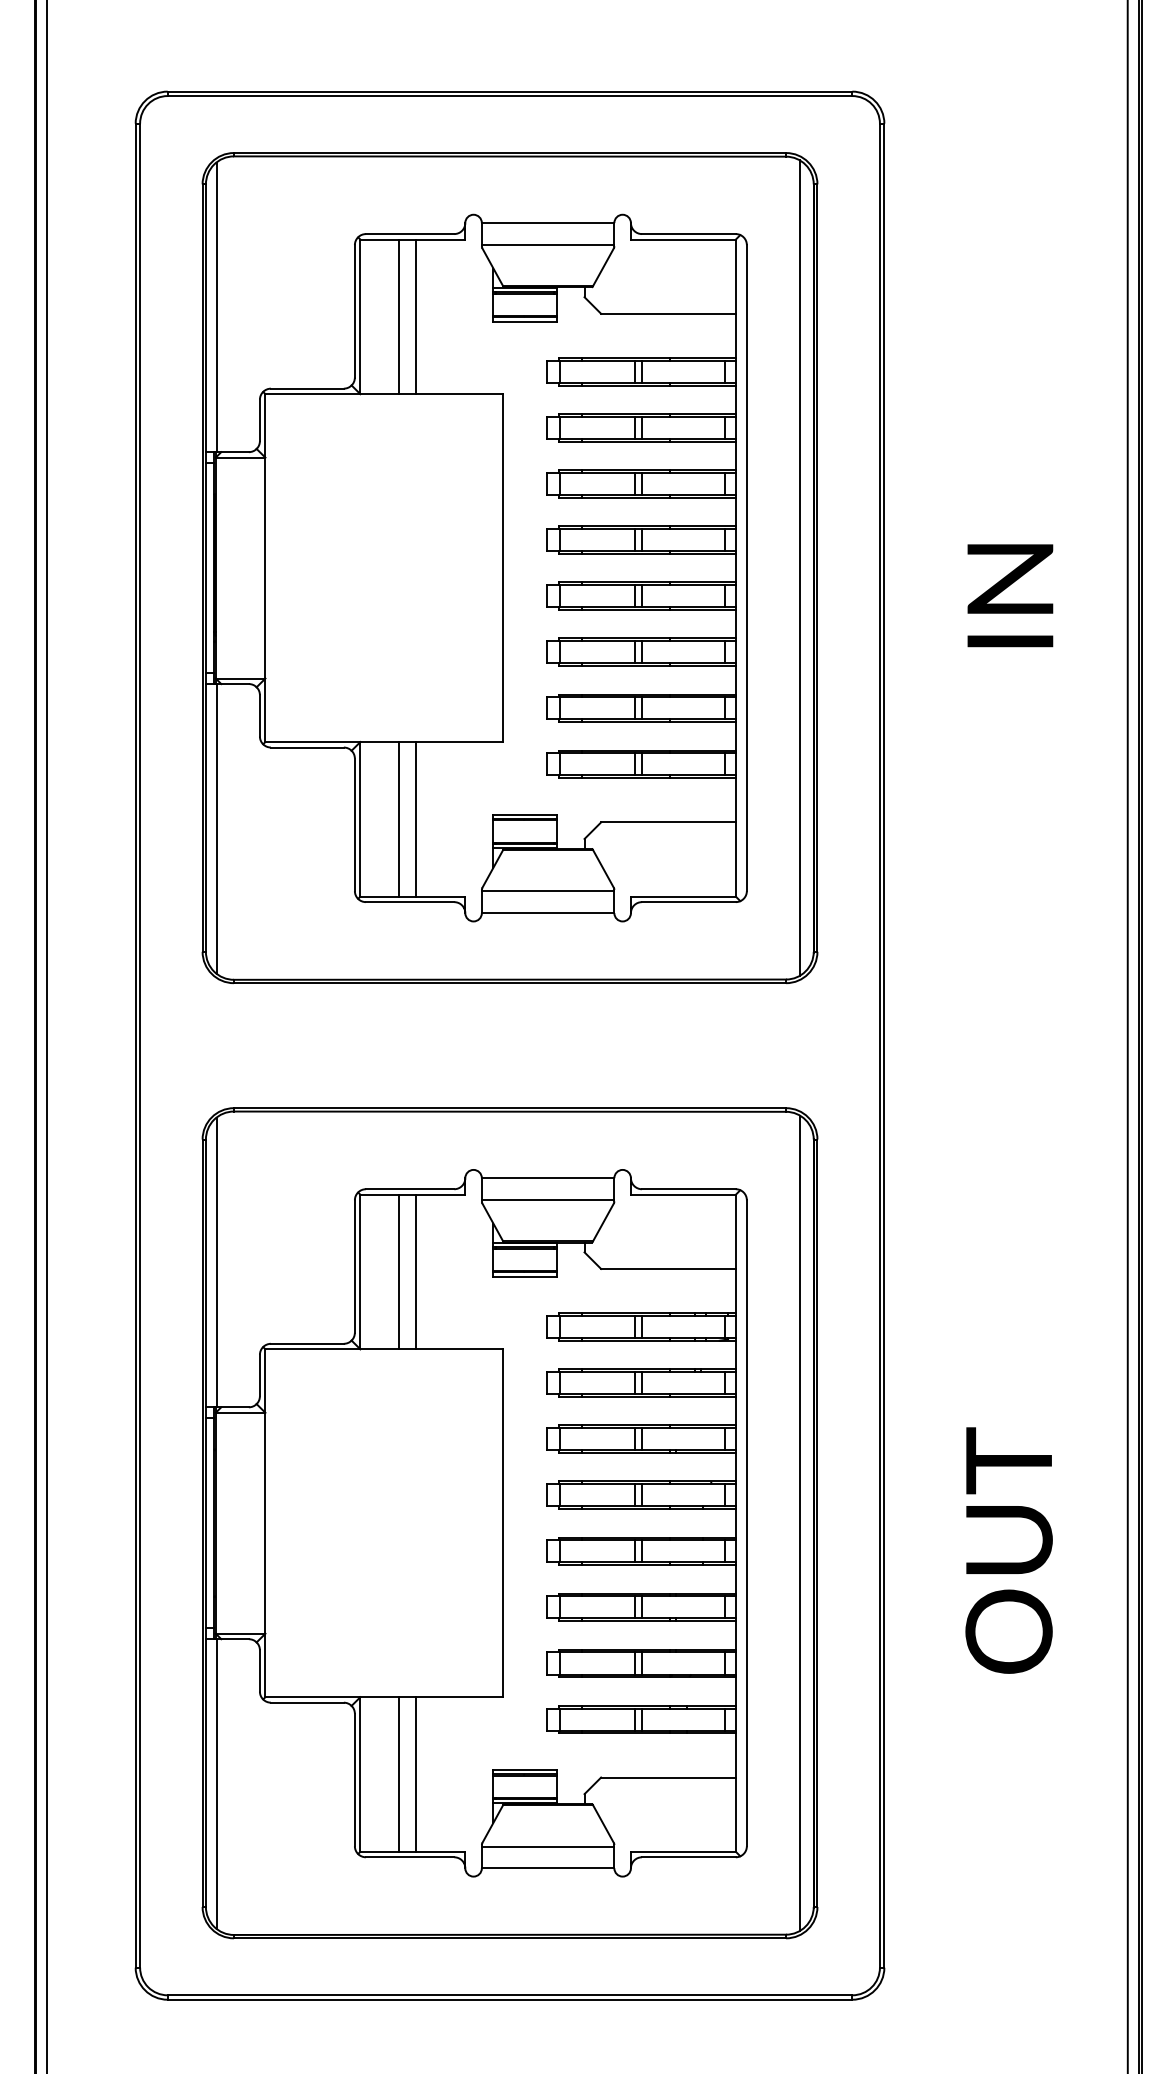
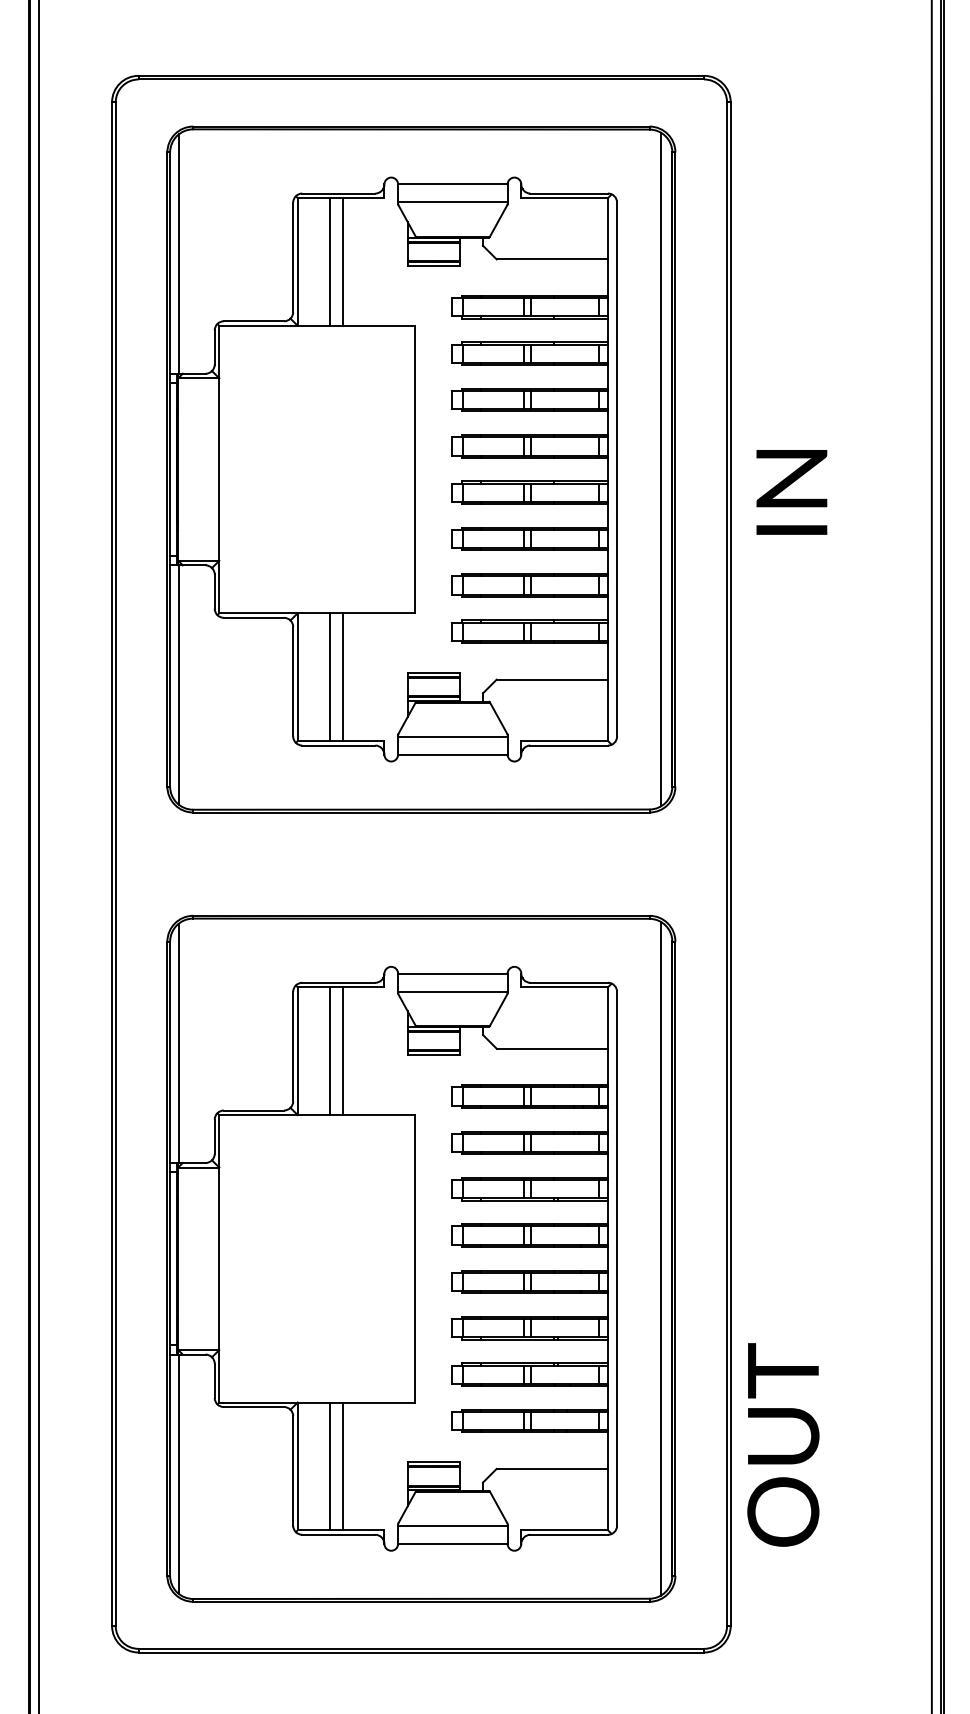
text: (1010, 595) -> (791, 492), moved
text: (1008, 1550) -> (782, 1444), moved

